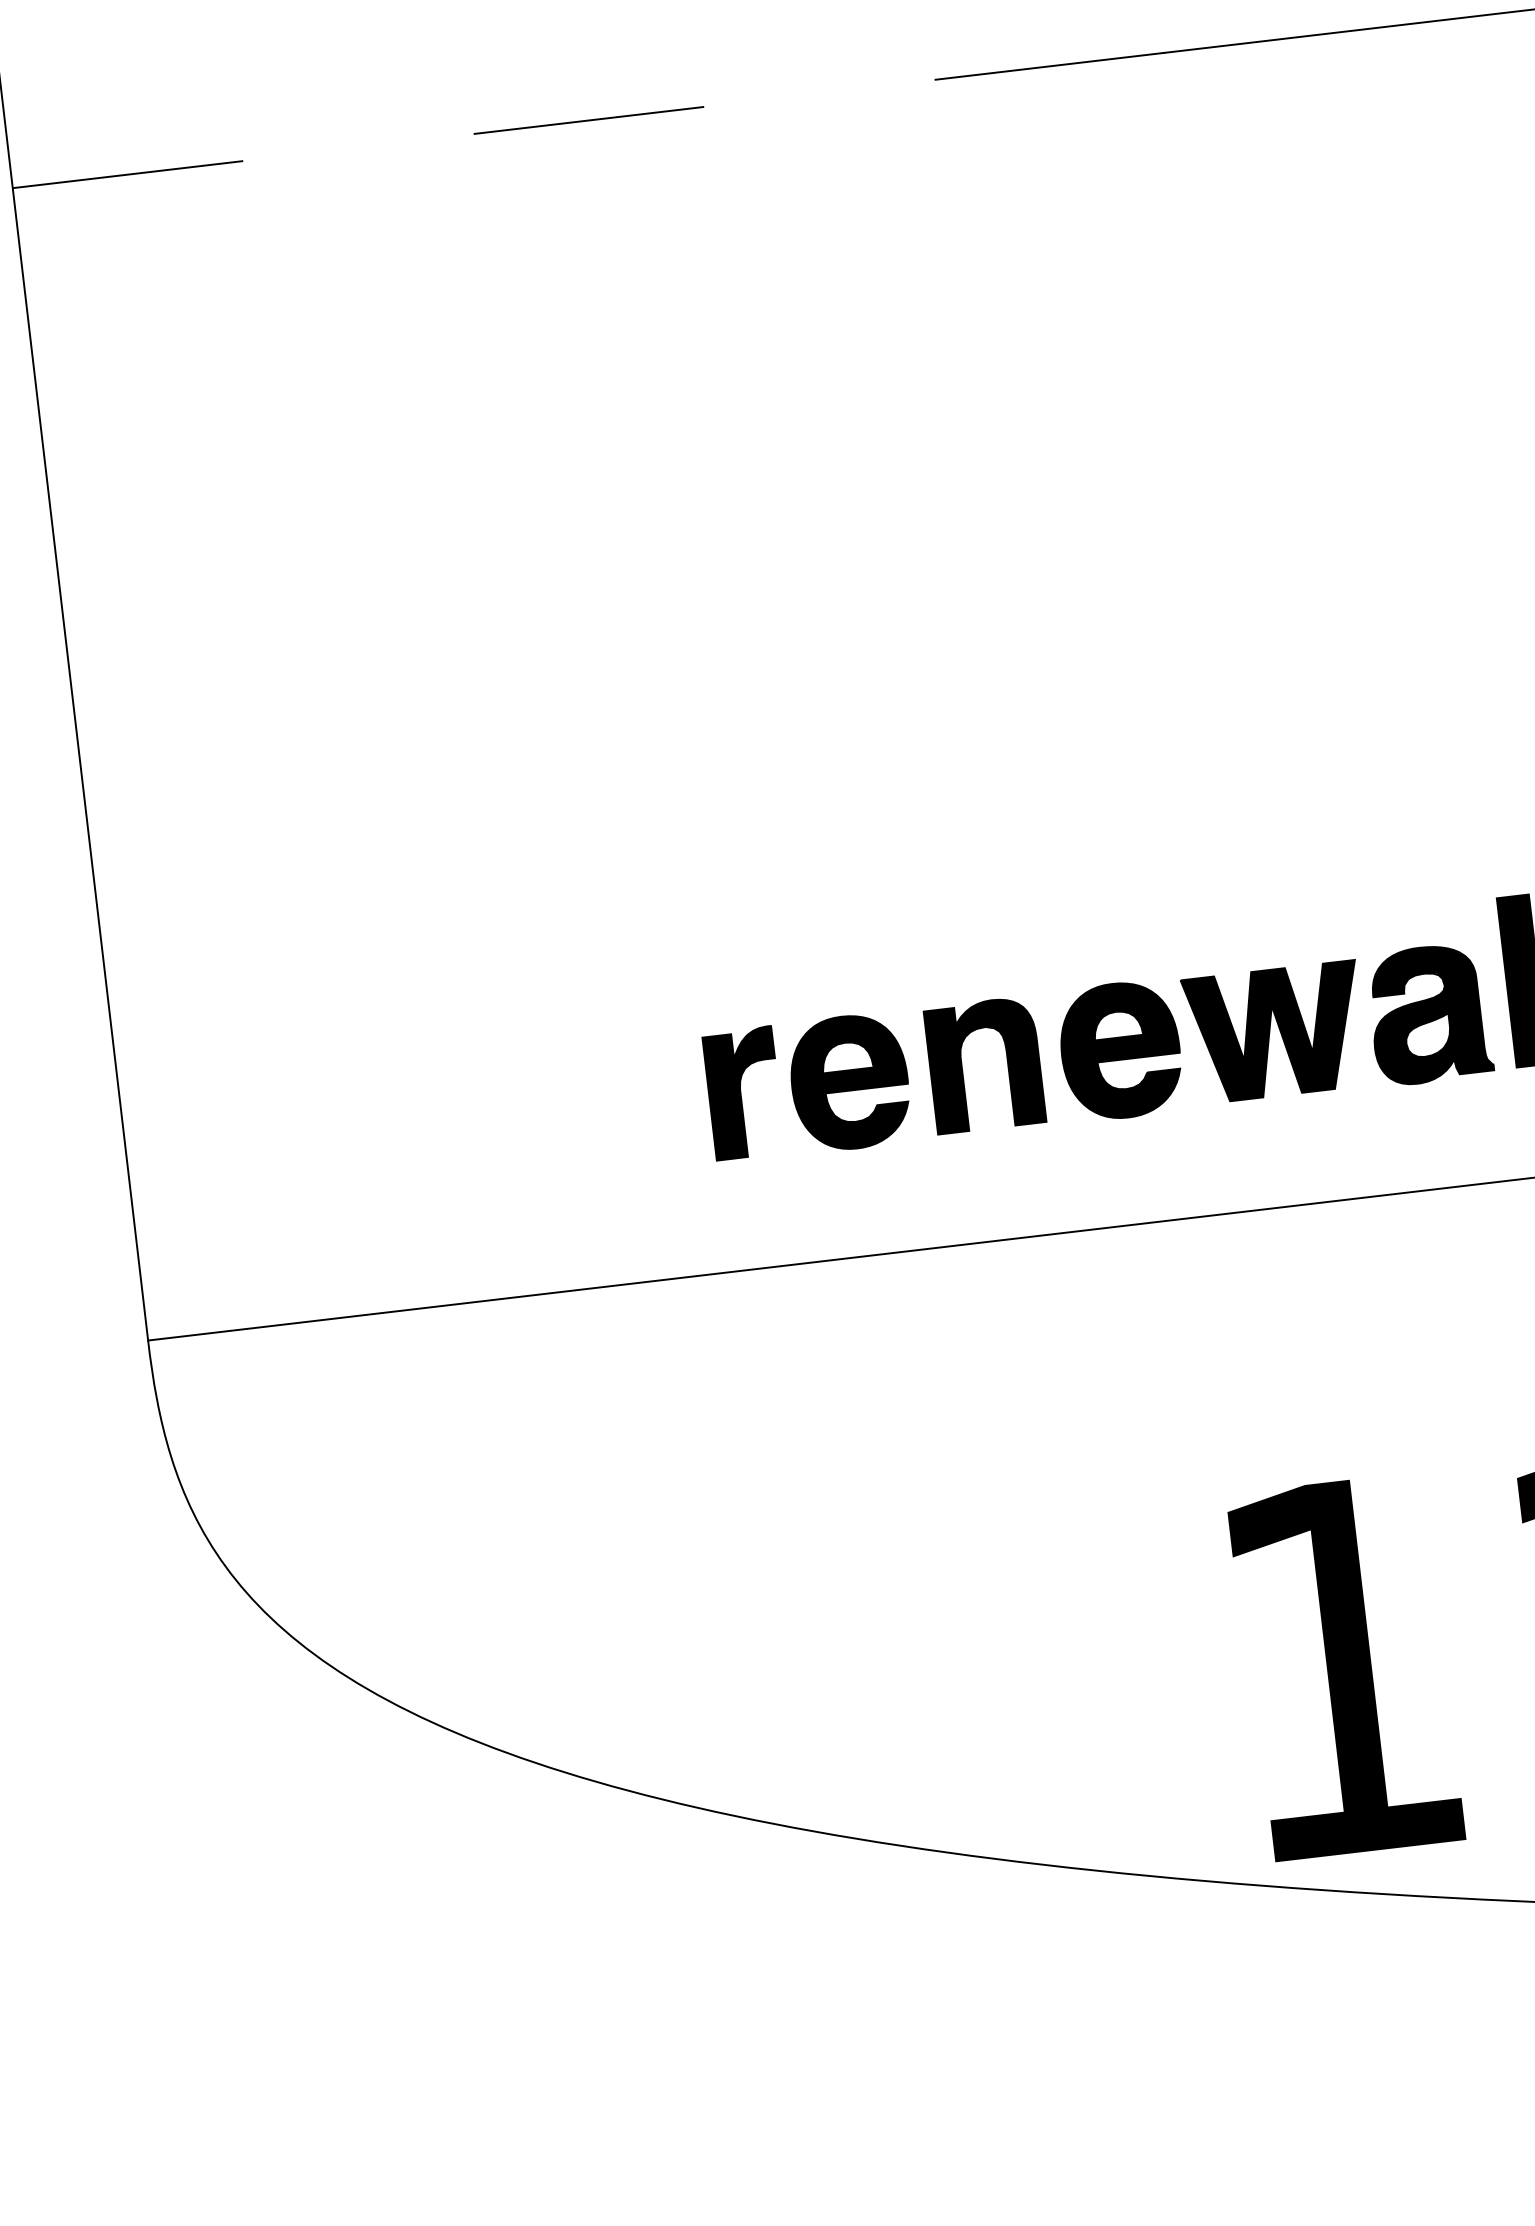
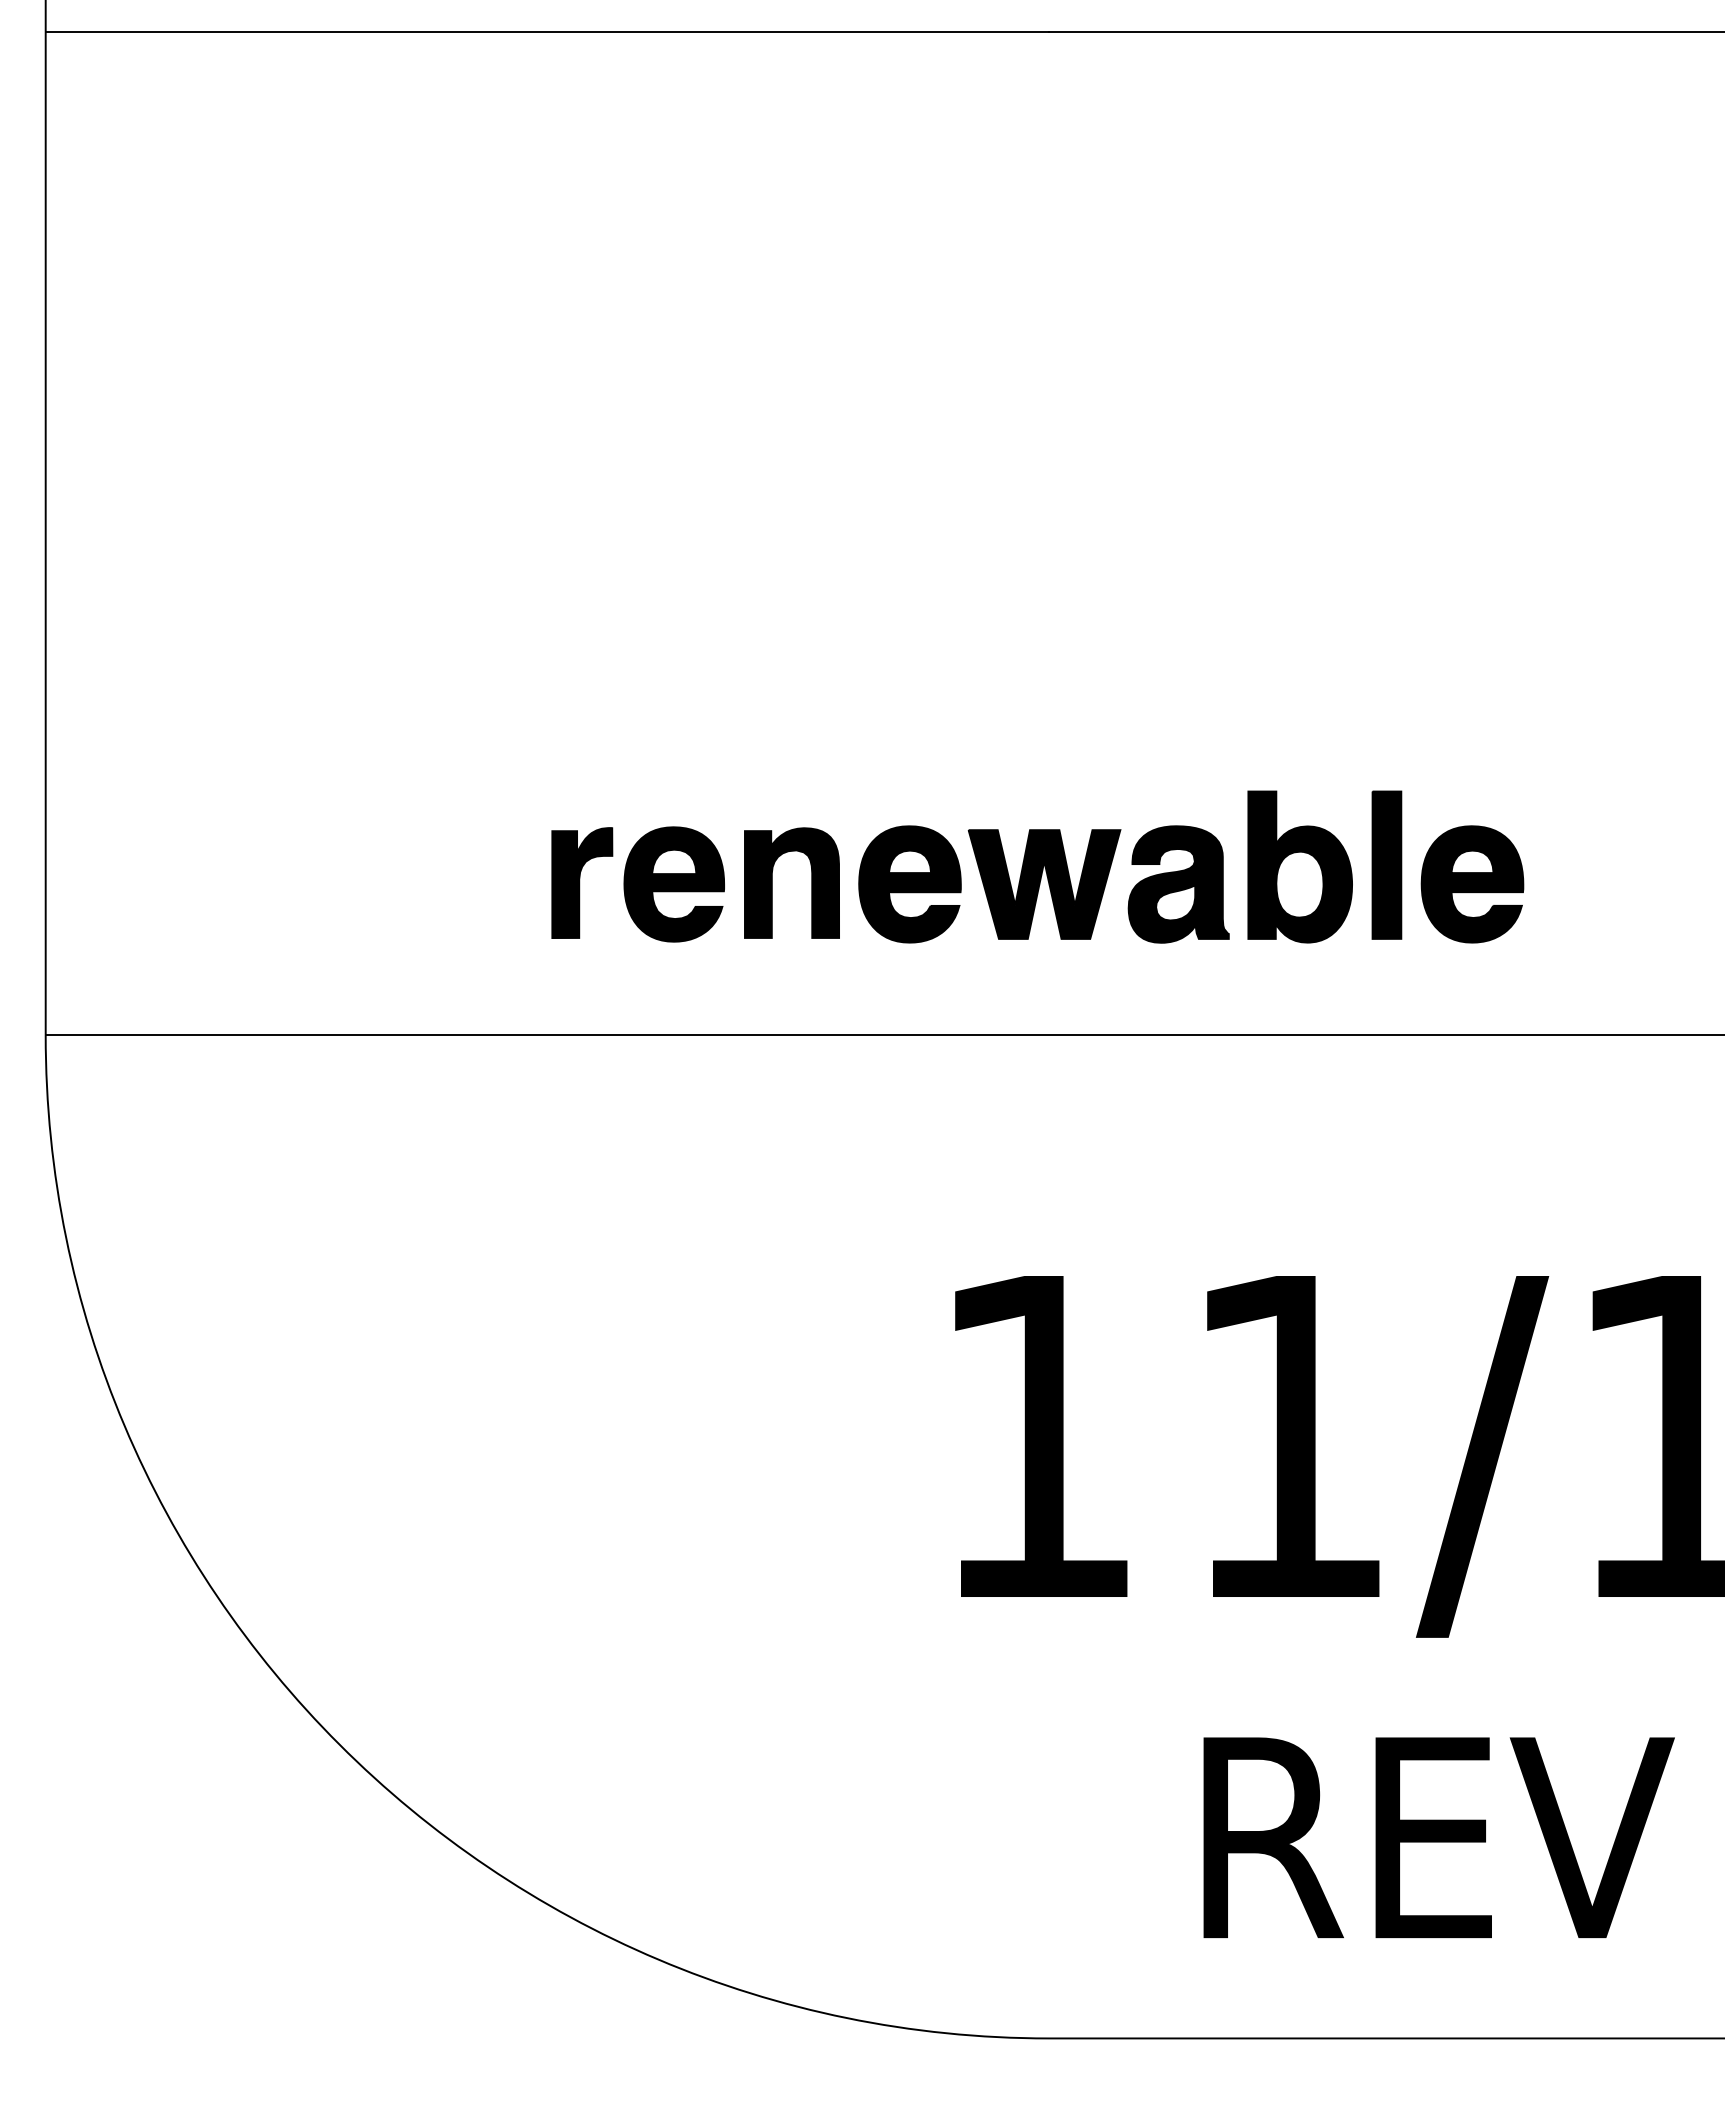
line: (589, 120) -> (547, 32), dashed -> solid

